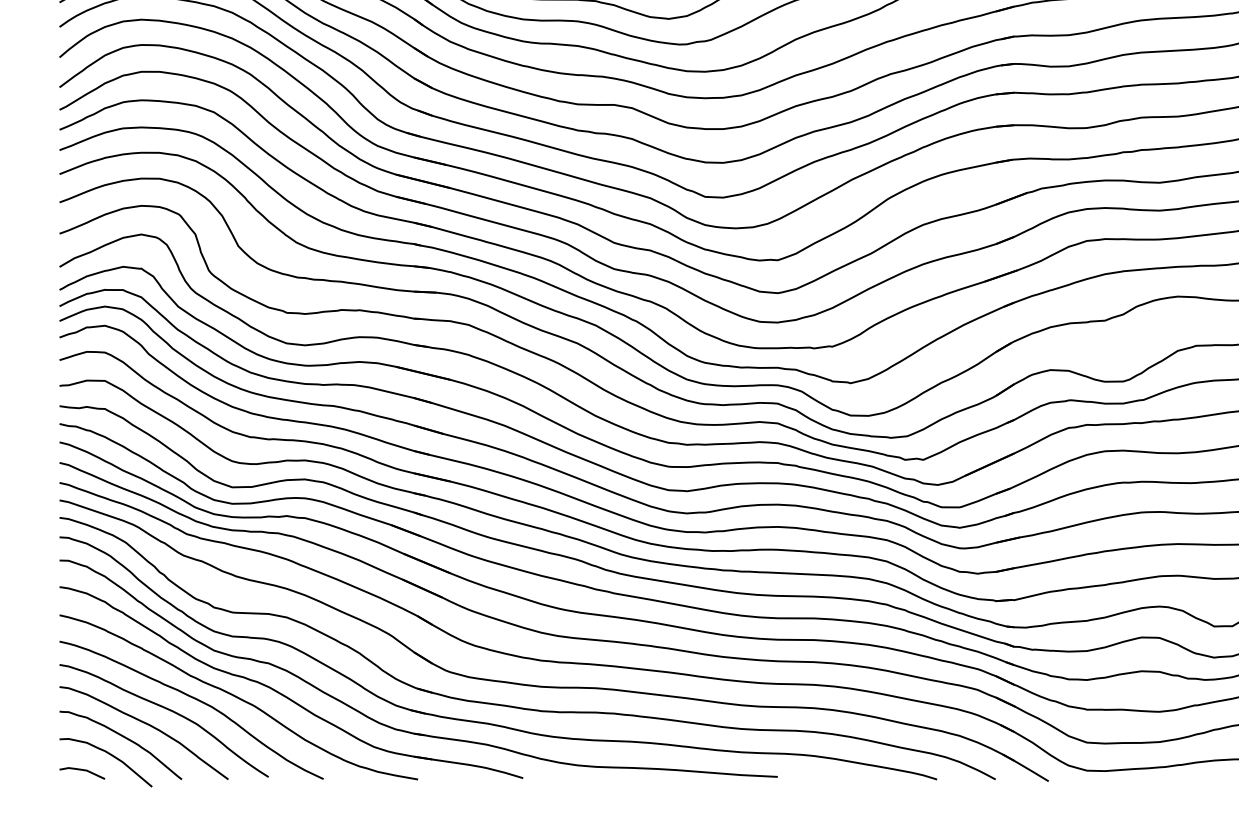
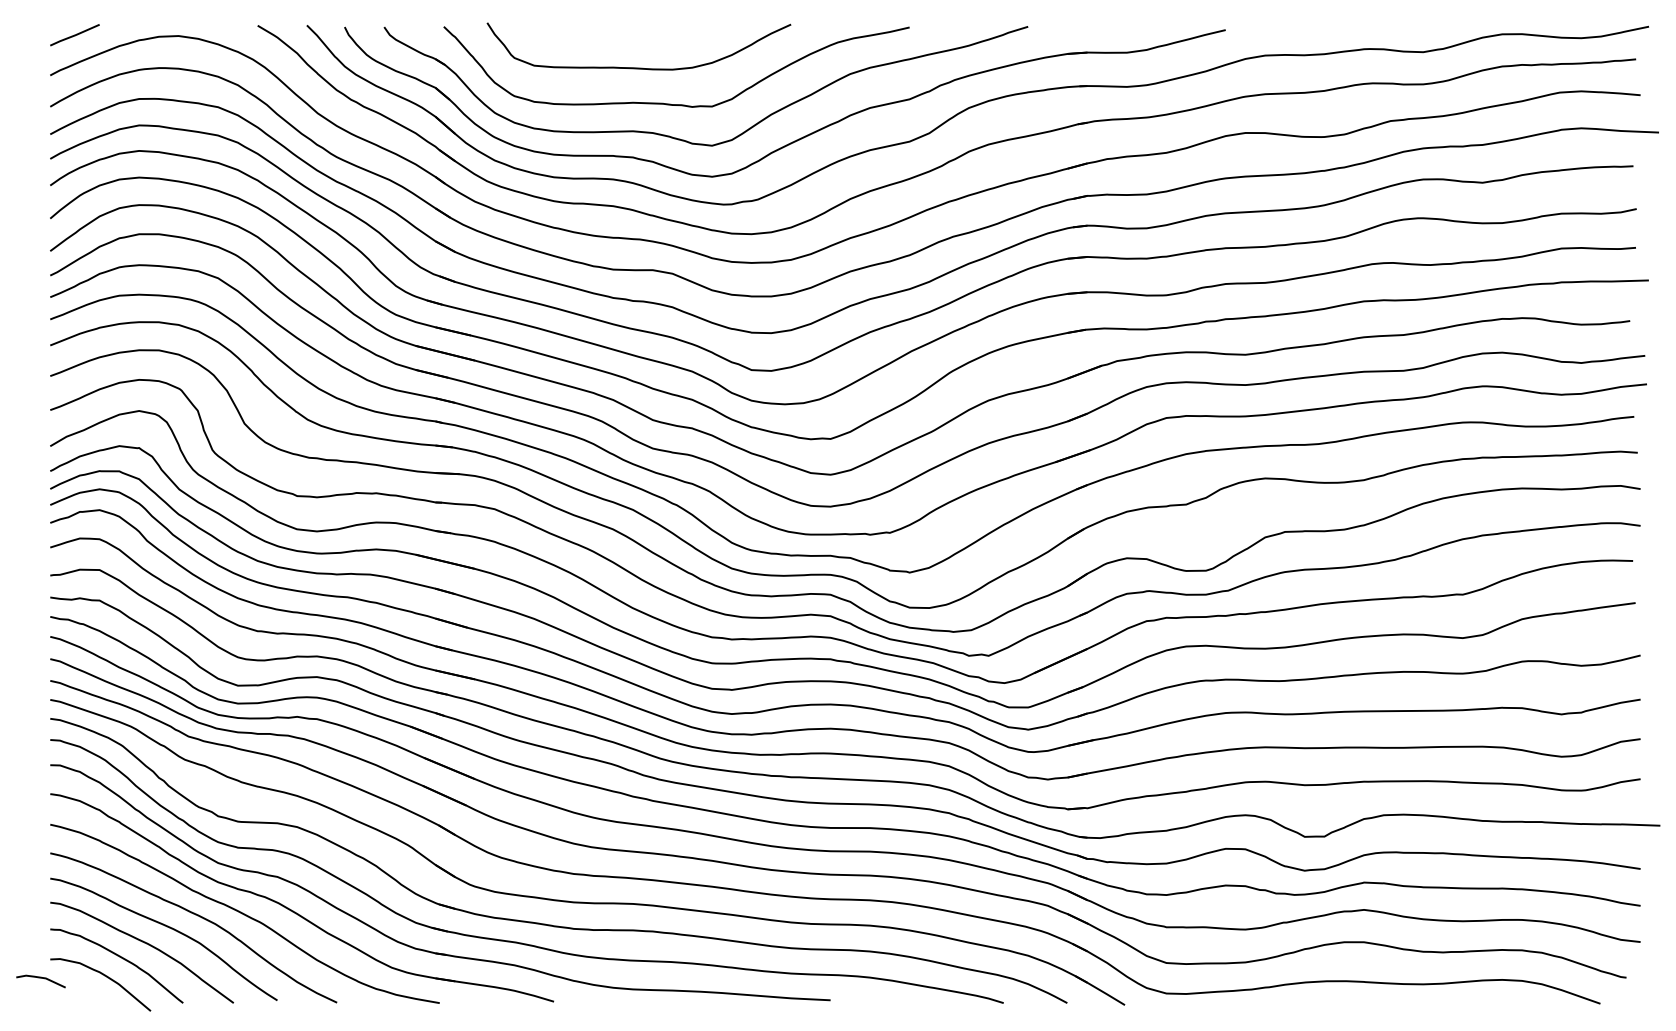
curve: (81, 770) -> (40, 978), moved

